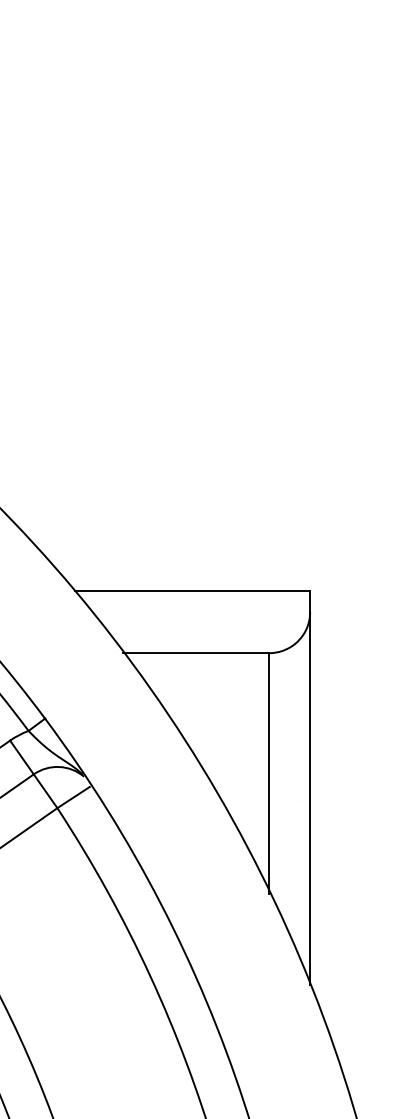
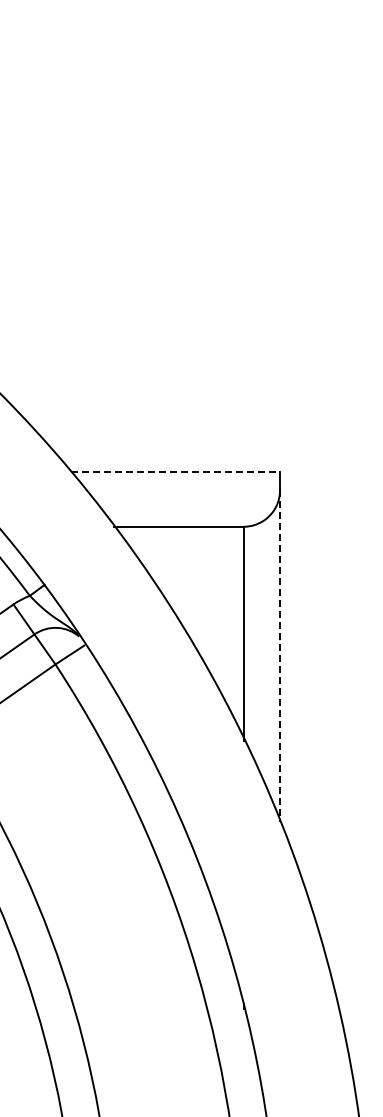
line: (192, 590) -> (175, 471), solid -> dashed
line: (310, 799) -> (280, 656), solid -> dashed

